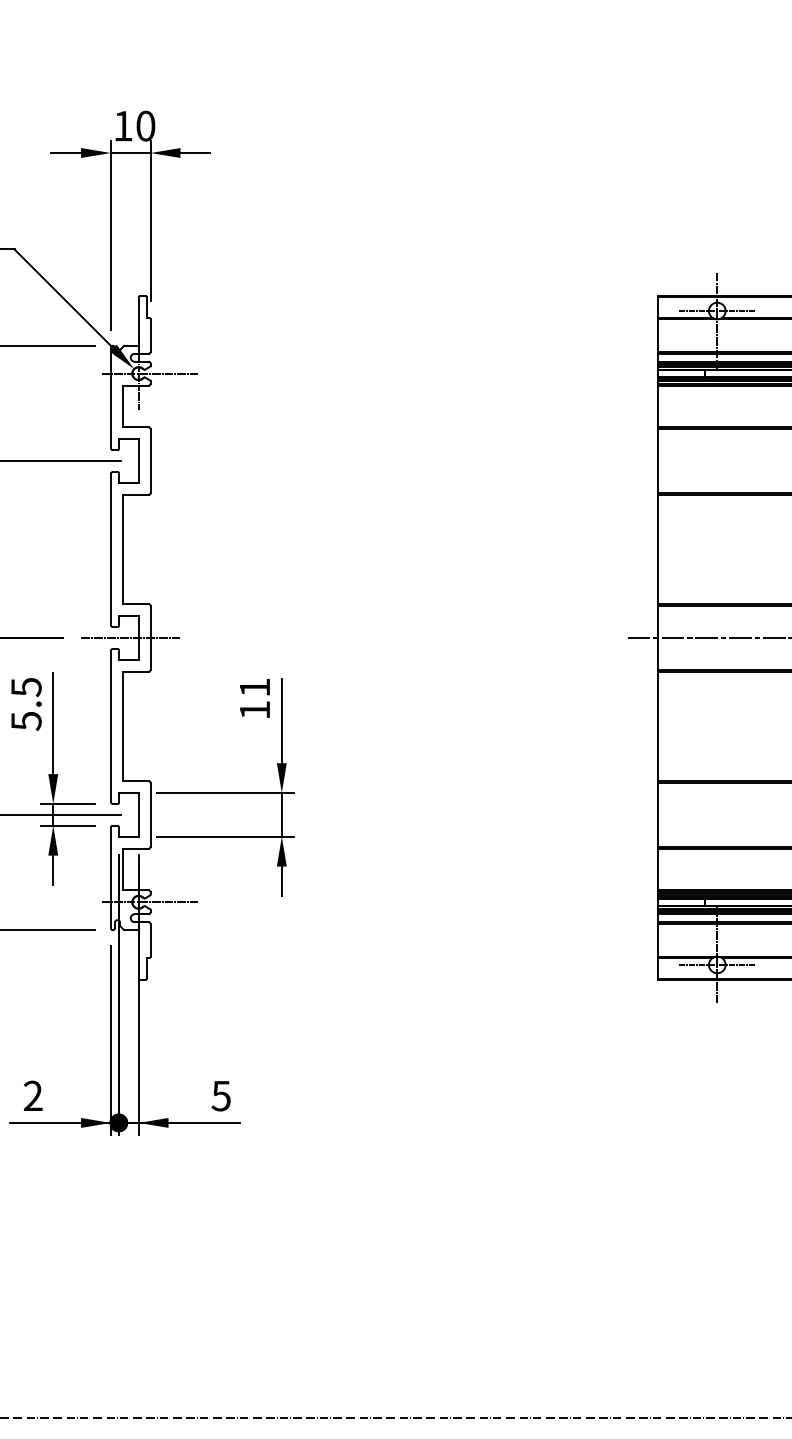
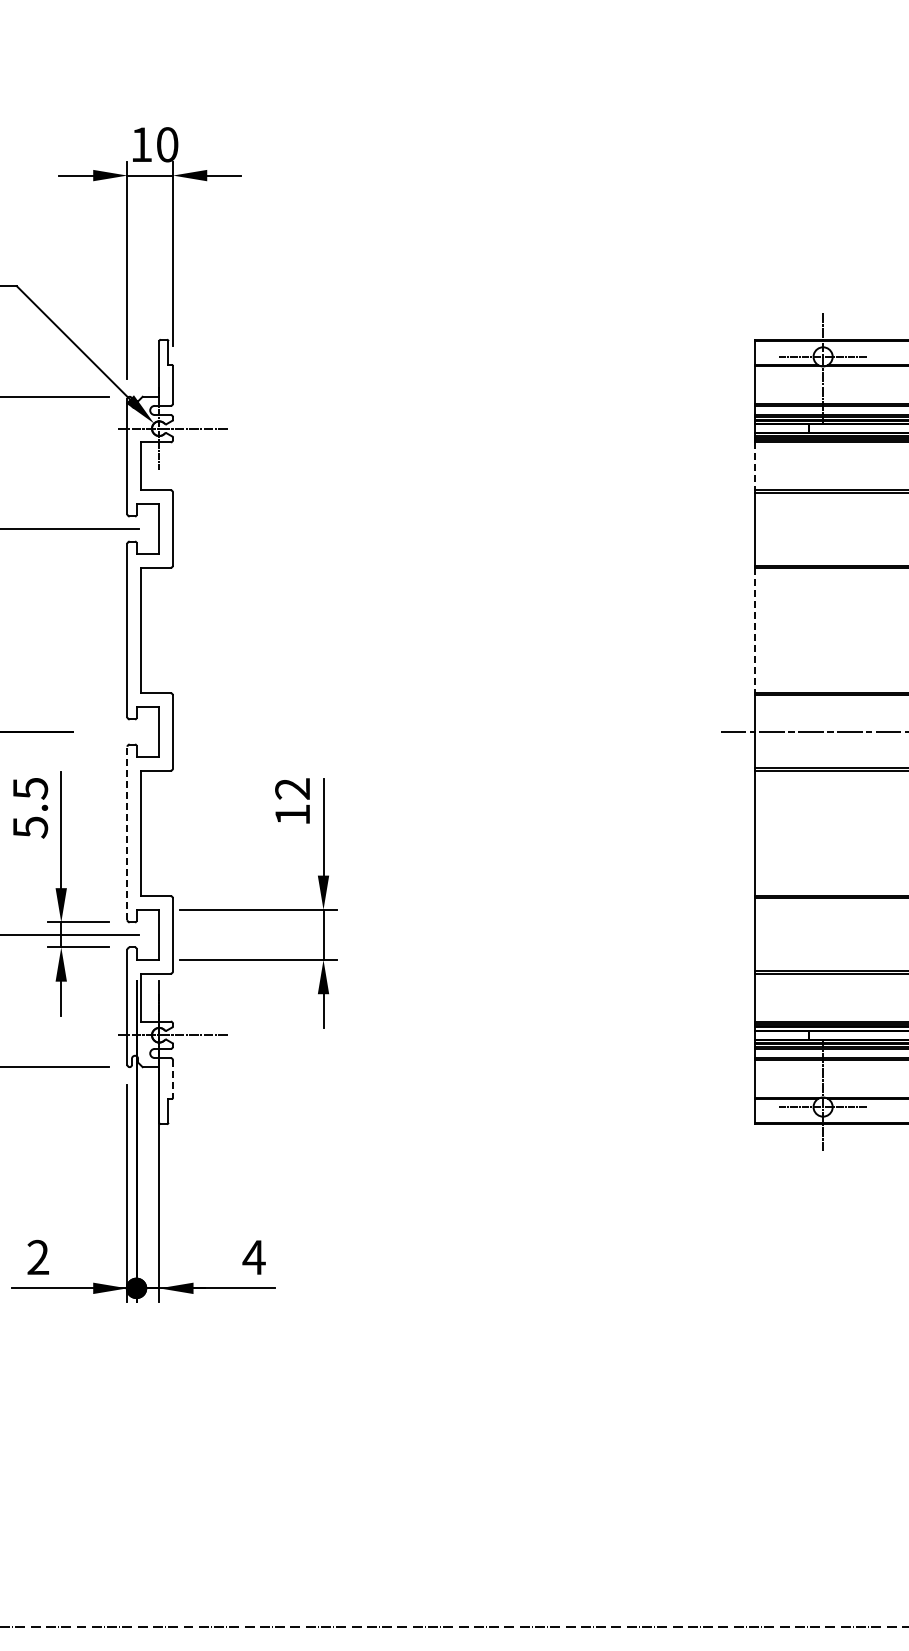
line: (657, 406) -> (754, 466), solid -> dashed
line: (657, 549) -> (754, 630), solid -> dashed
line: (131, 637) -> (150, 731), removed
text: (254, 687) -> (292, 788), 11 -> 12
line: (110, 726) -> (127, 833), solid -> dashed
line: (151, 940) -> (173, 1079), solid -> dashed
text: (220, 1096) -> (253, 1257), 5 -> 4

